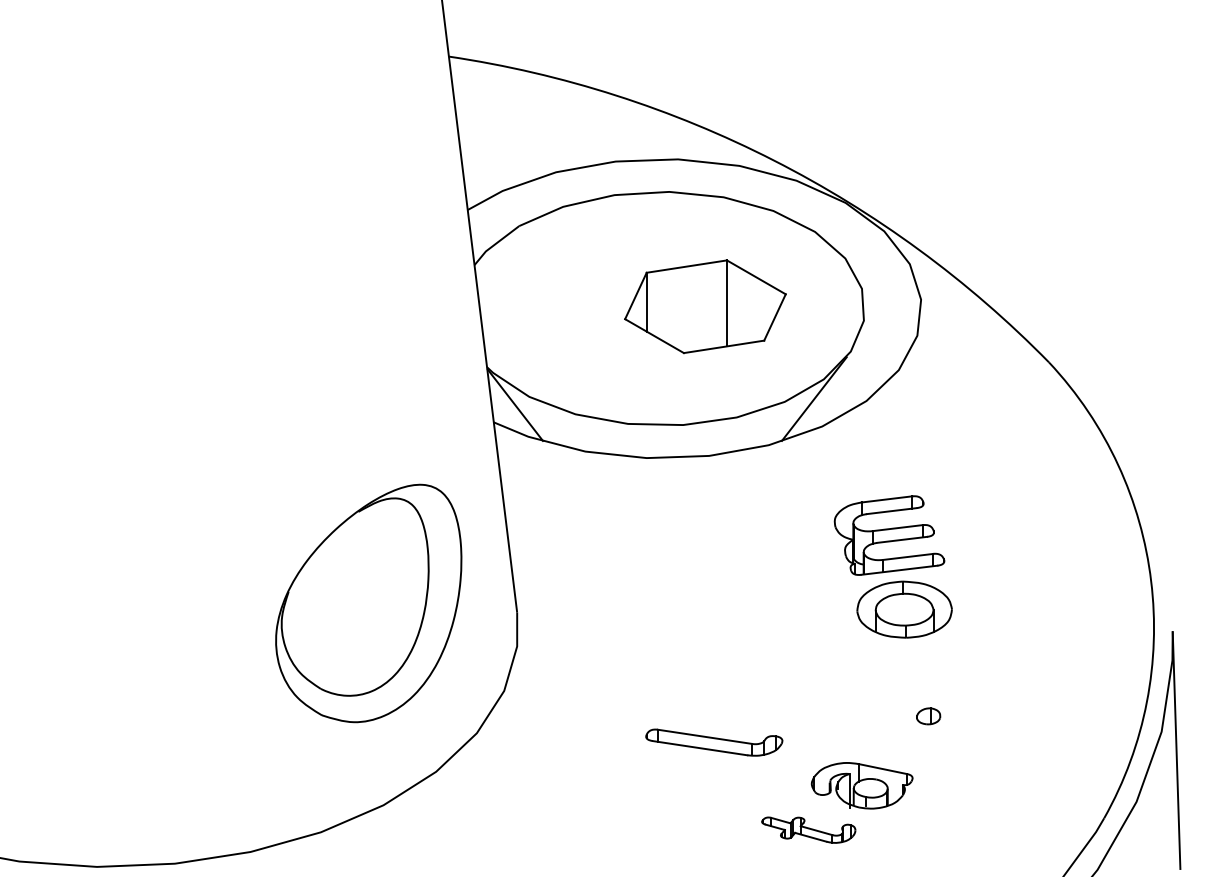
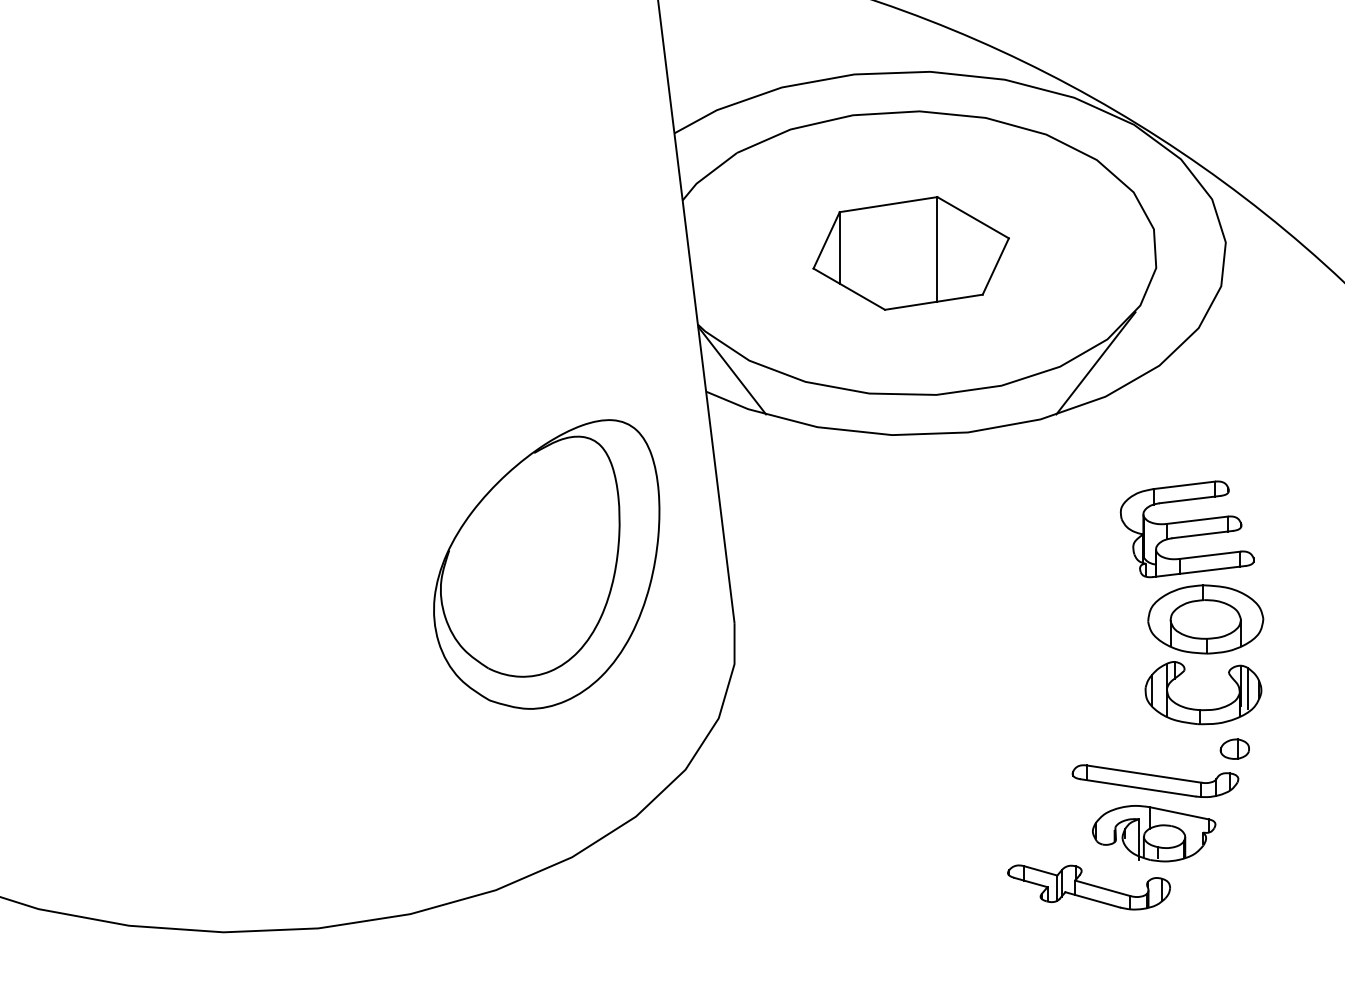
part: (705, 306) -> (911, 253), moved
part: (368, 603) -> (546, 564), moved
part: (902, 683) -> (1203, 709), added
part: (714, 742) -> (1155, 780), moved
part: (808, 830) -> (1088, 888), size x1.43

